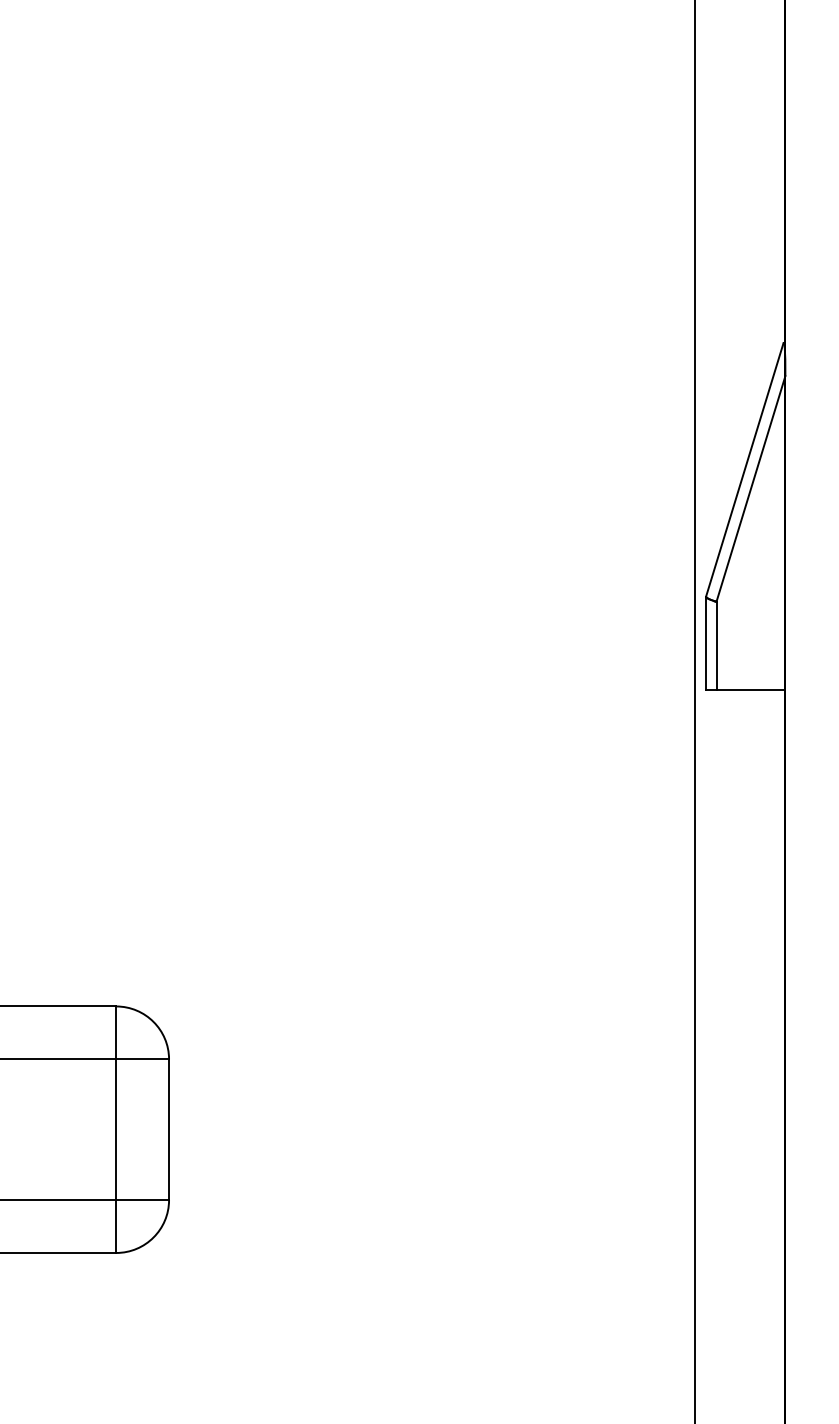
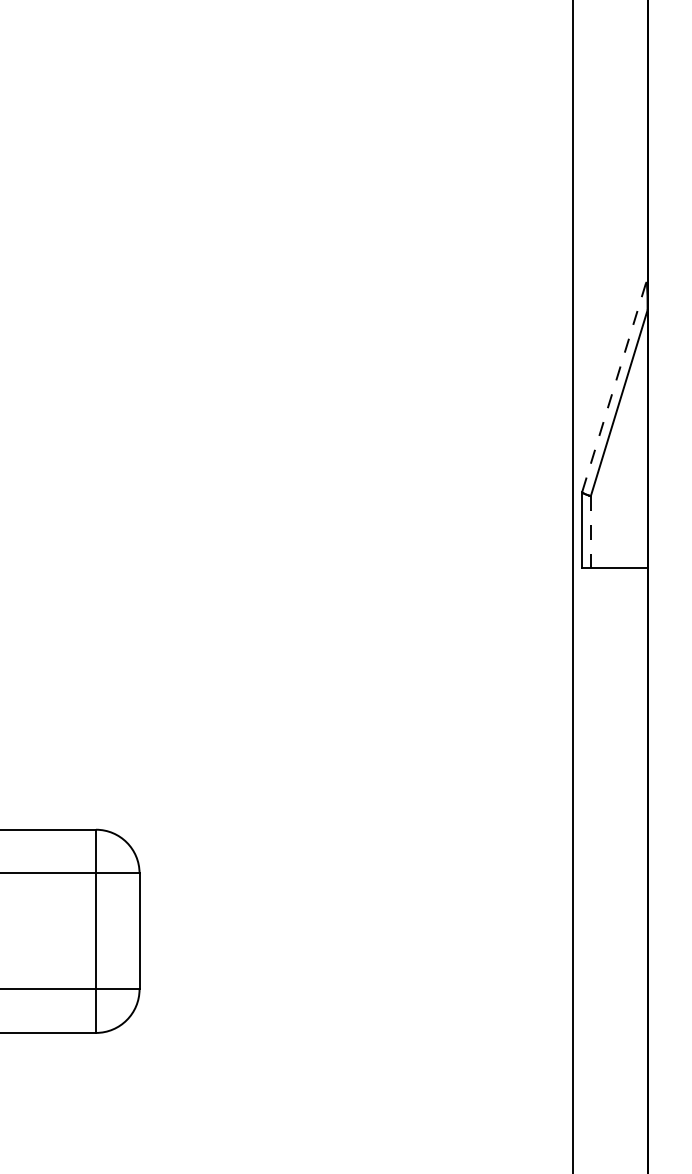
line: (744, 471) -> (613, 388), solid -> dashed
line: (716, 645) -> (590, 532), solid -> dashed

